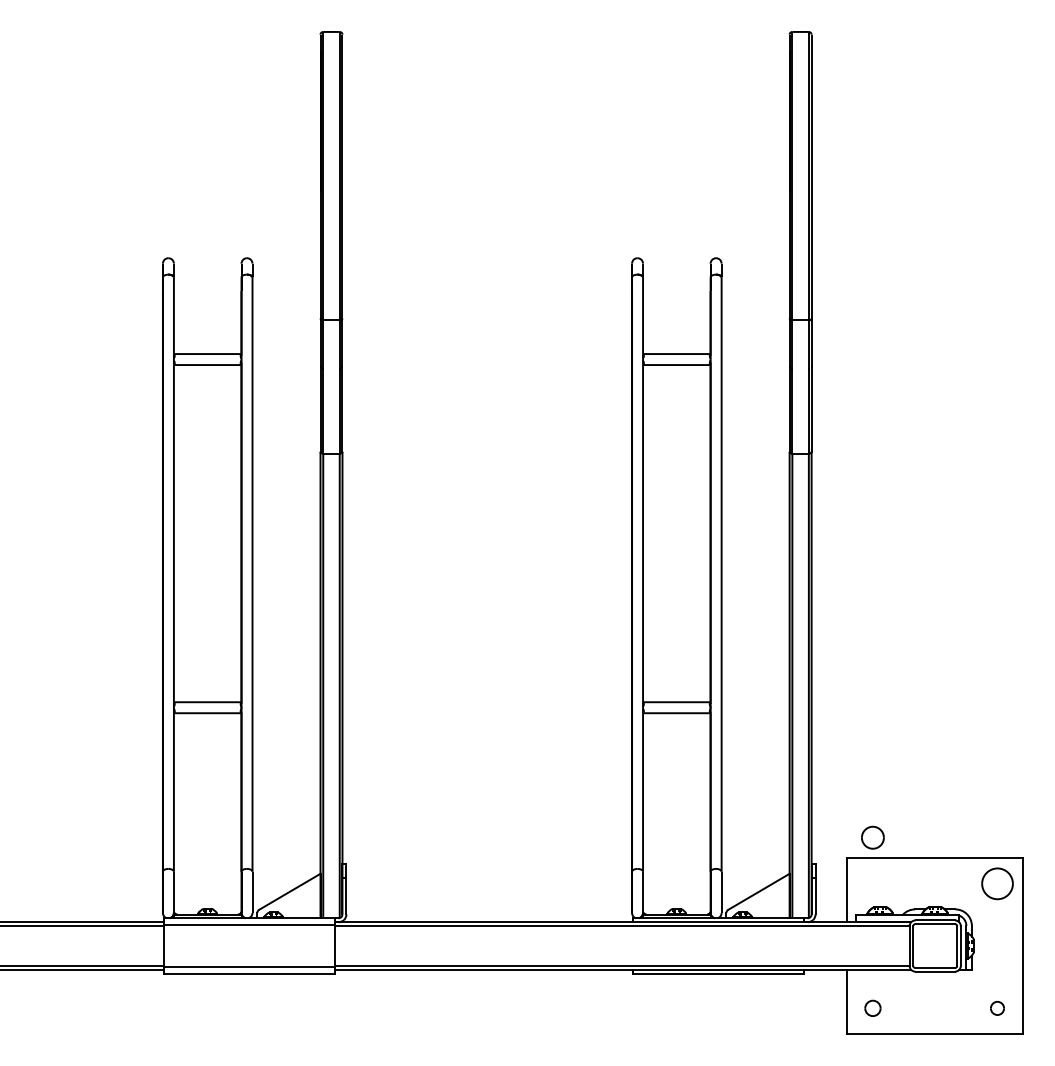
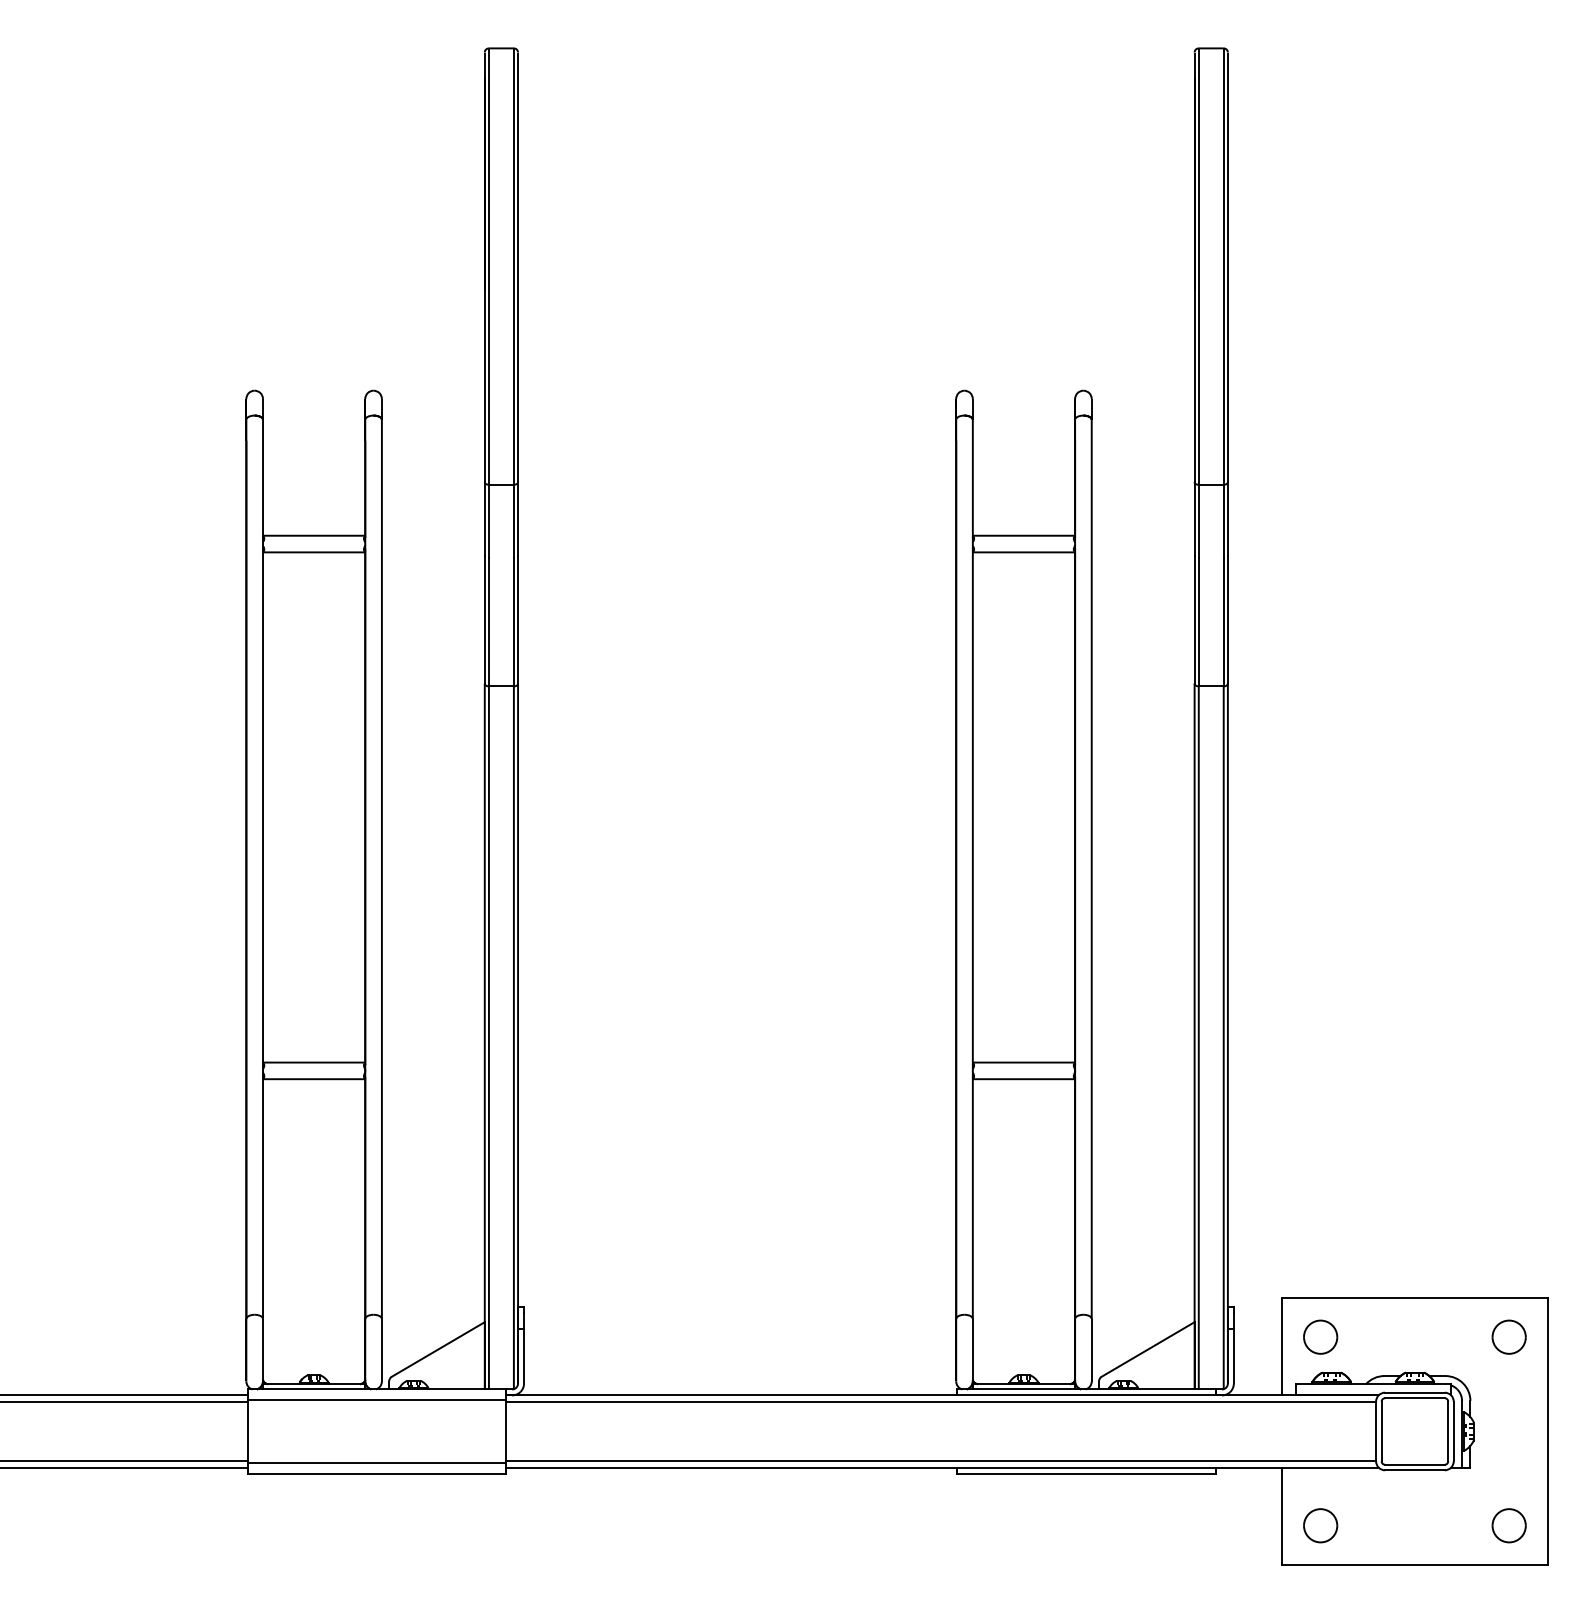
part: (872, 837) -> (1320, 1336), moved
part: (997, 883) -> (1509, 1336), size x0.71
part: (872, 1008) -> (1320, 1525), size x1.43
part: (997, 1008) -> (1509, 1525), size x1.67

